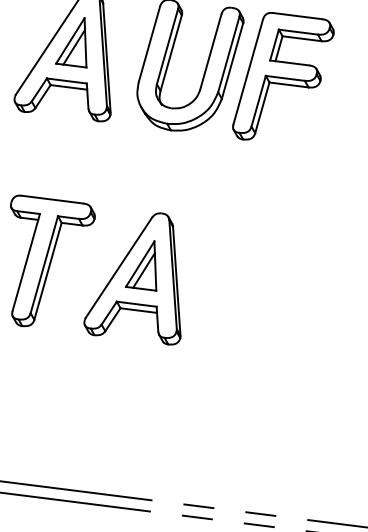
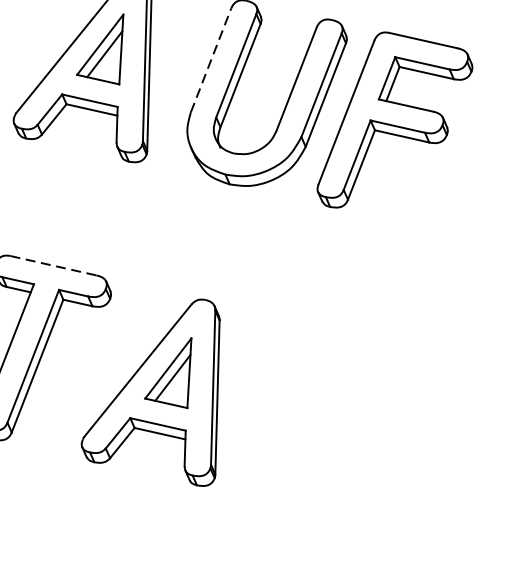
line: (149, 43) -> (211, 59), solid -> dashed
line: (52, 199) -> (53, 265), solid -> dashed

